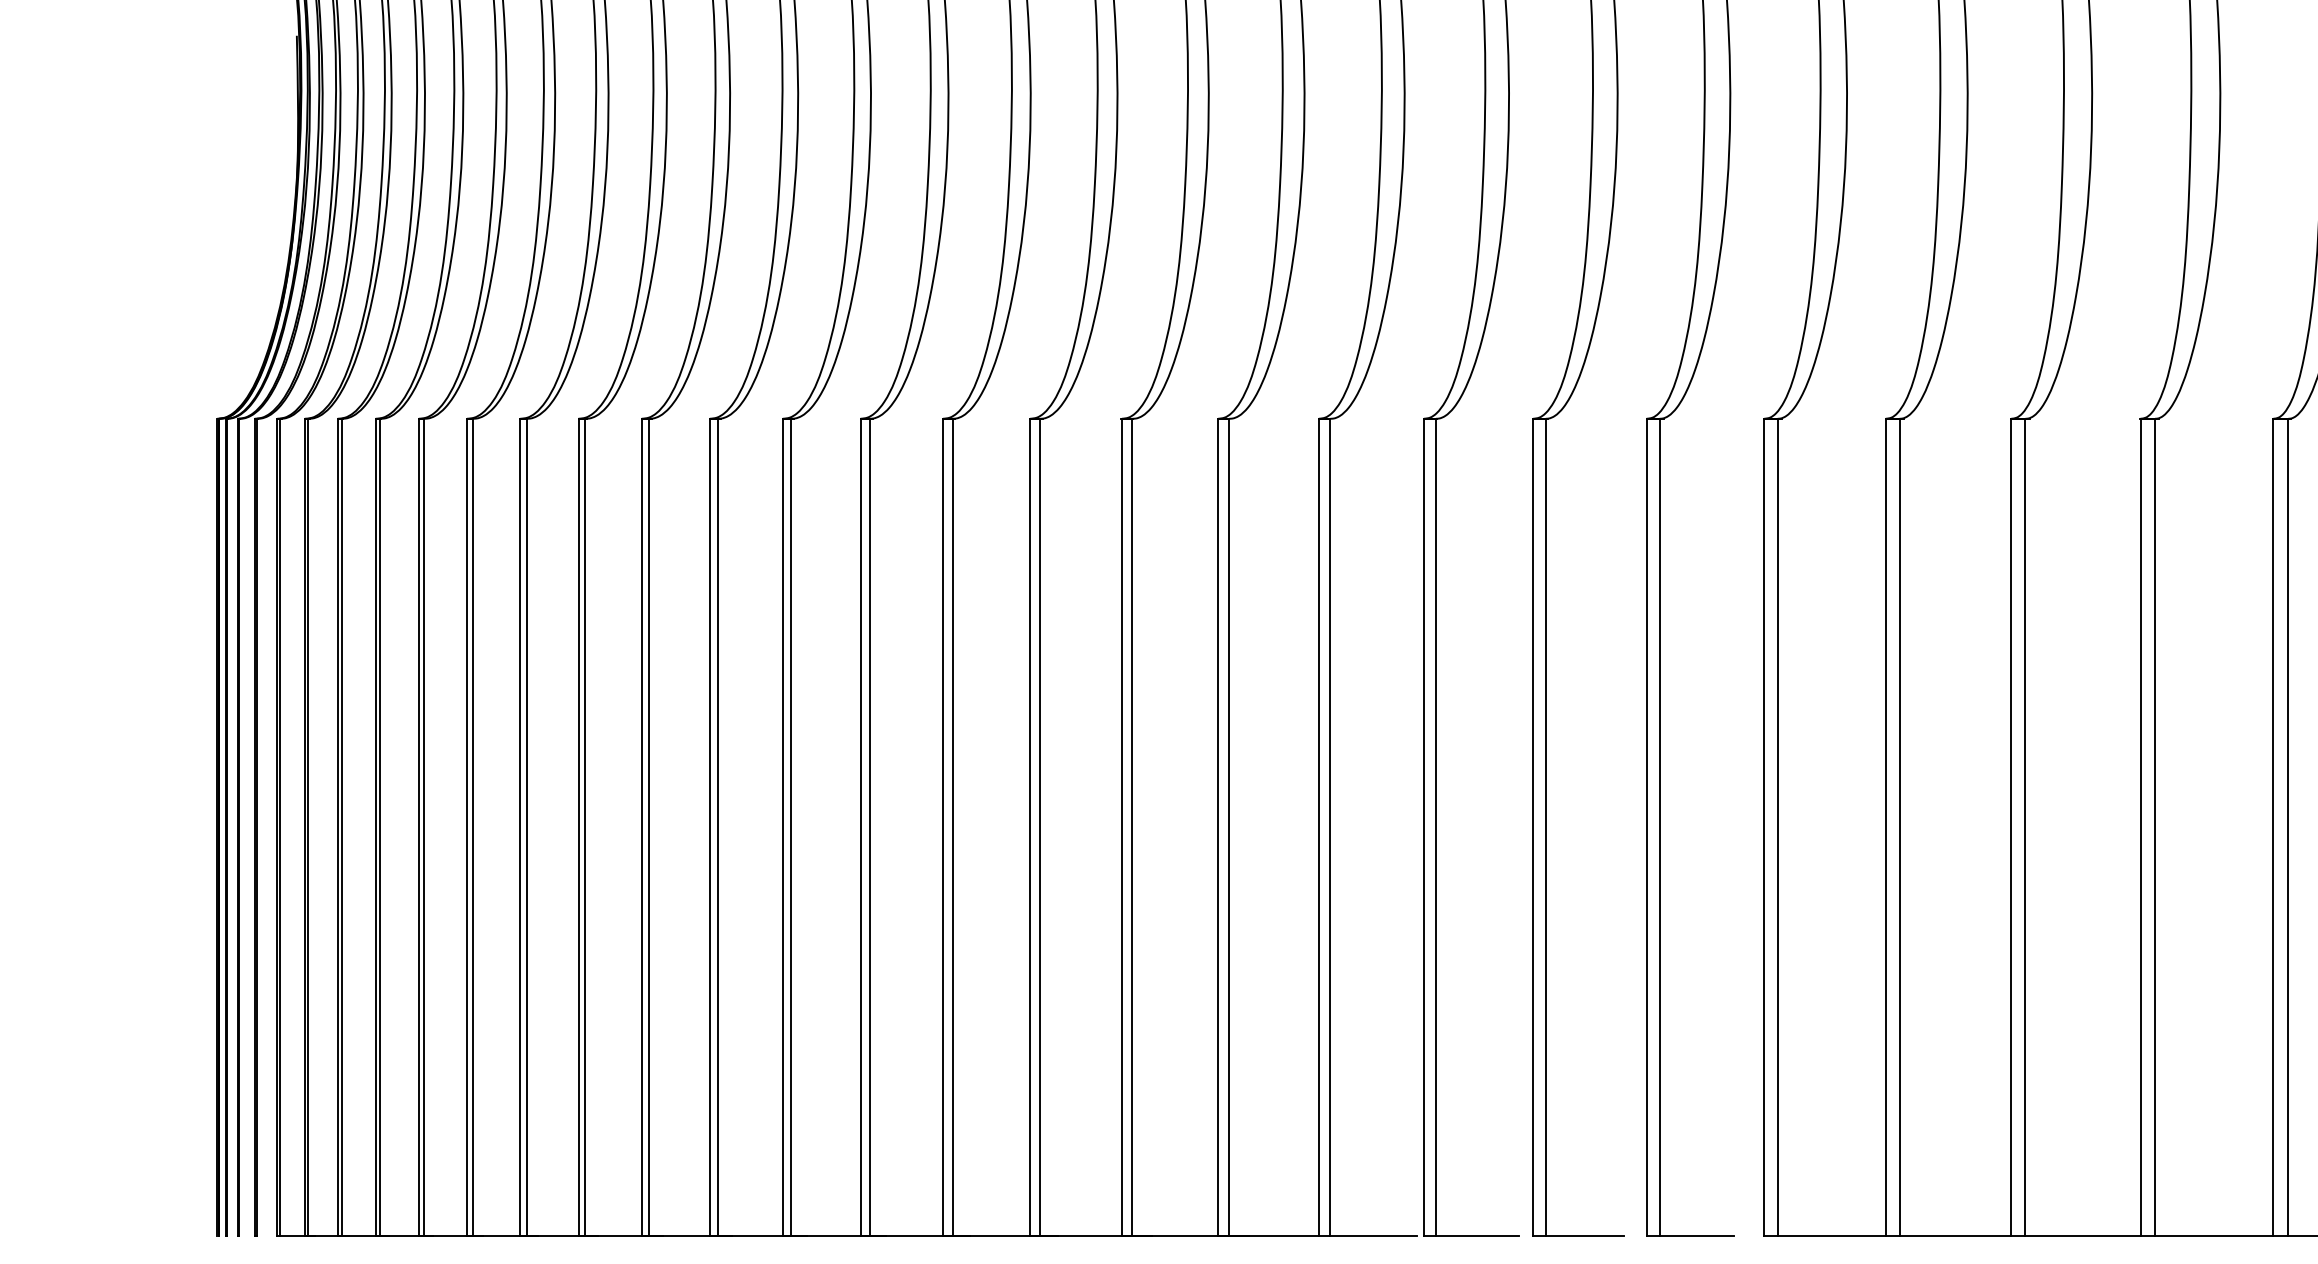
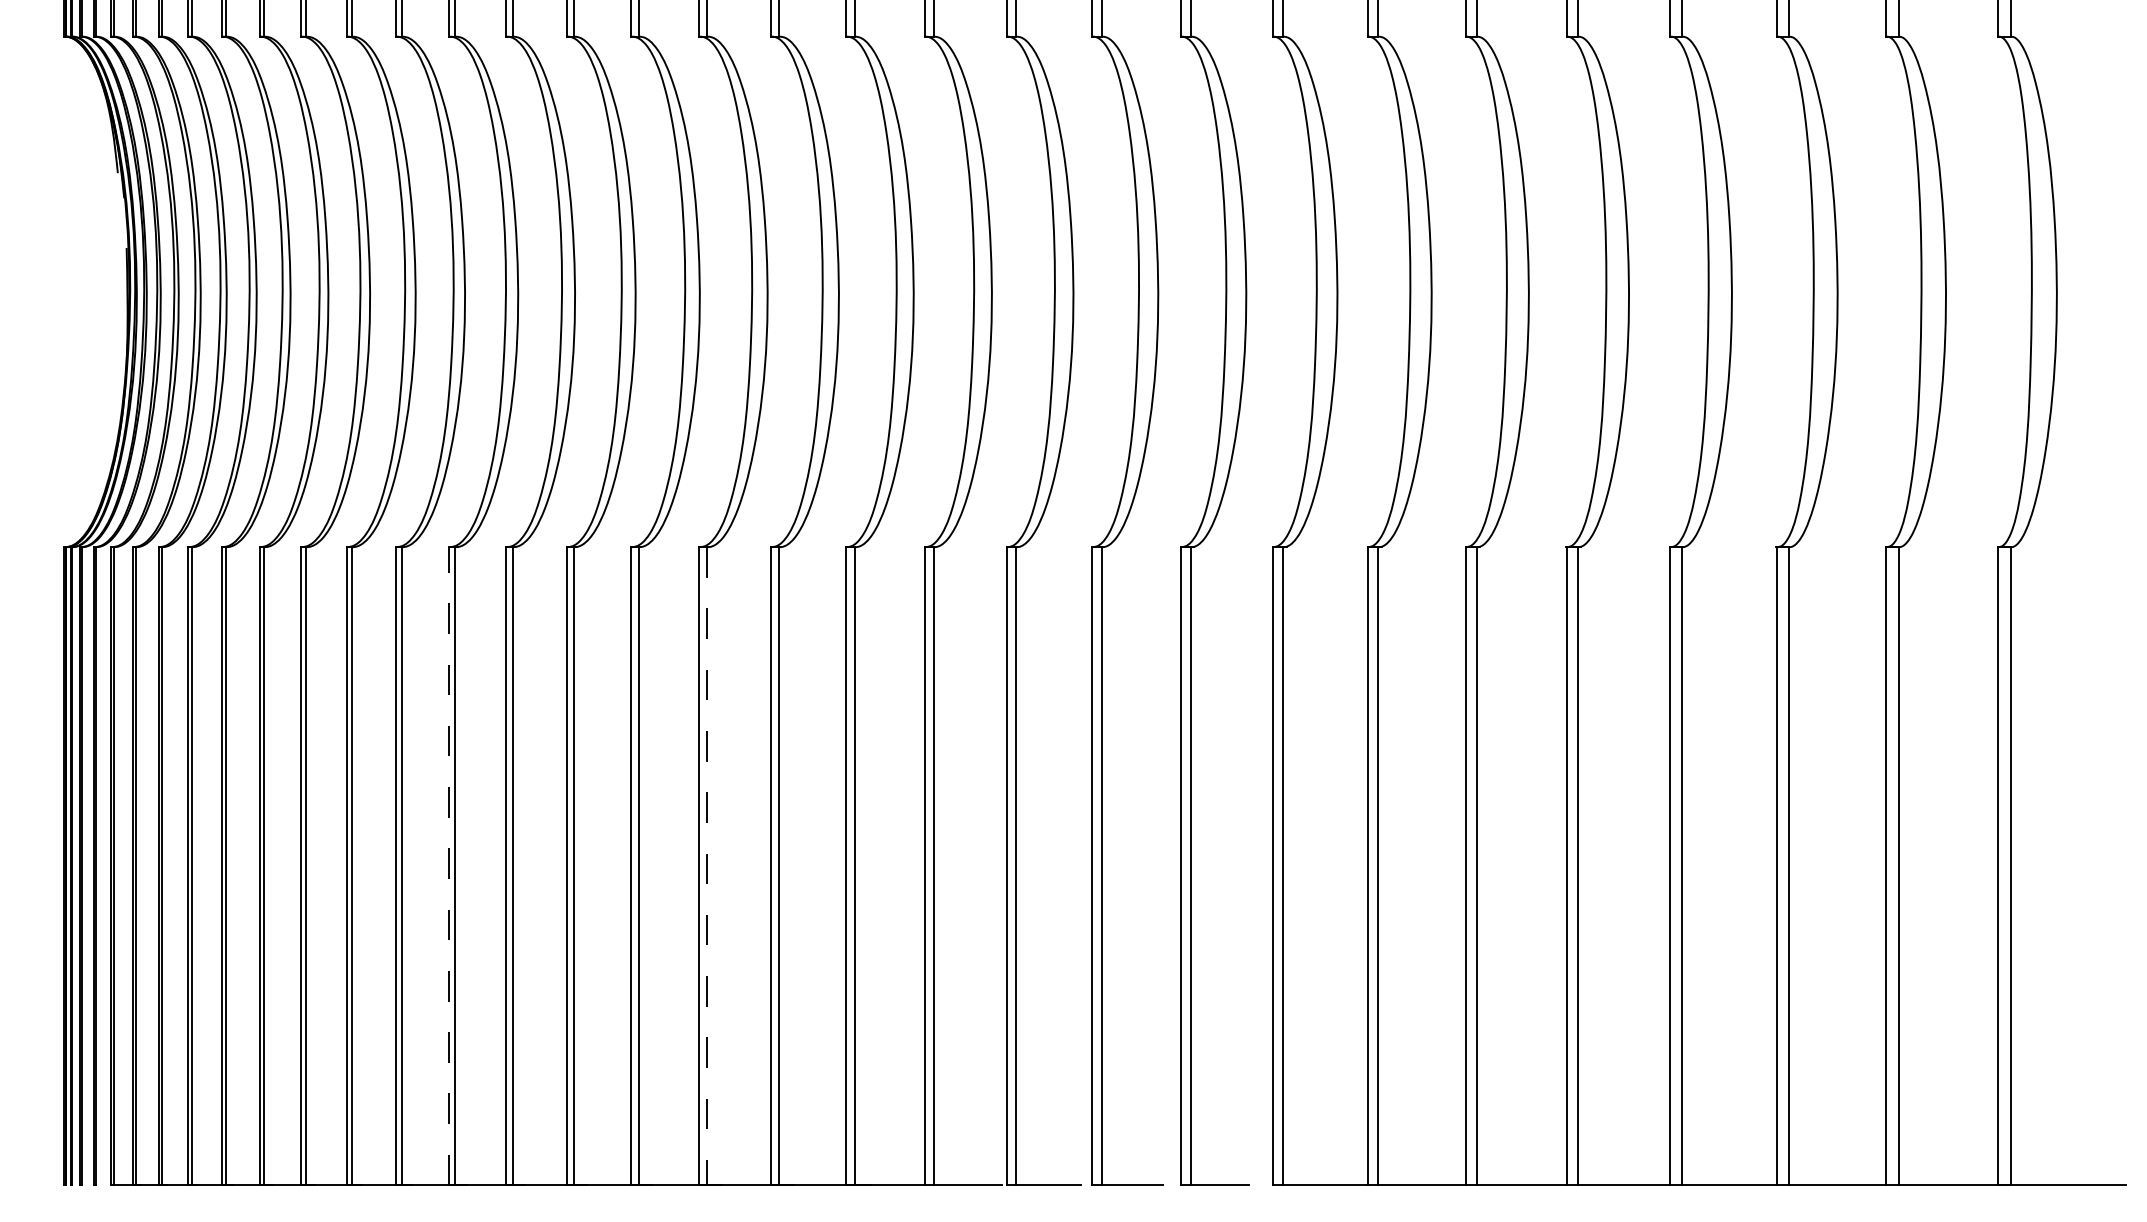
line: (710, 826) -> (449, 865), solid -> dashed
line: (1040, 827) -> (707, 866), solid -> dashed

